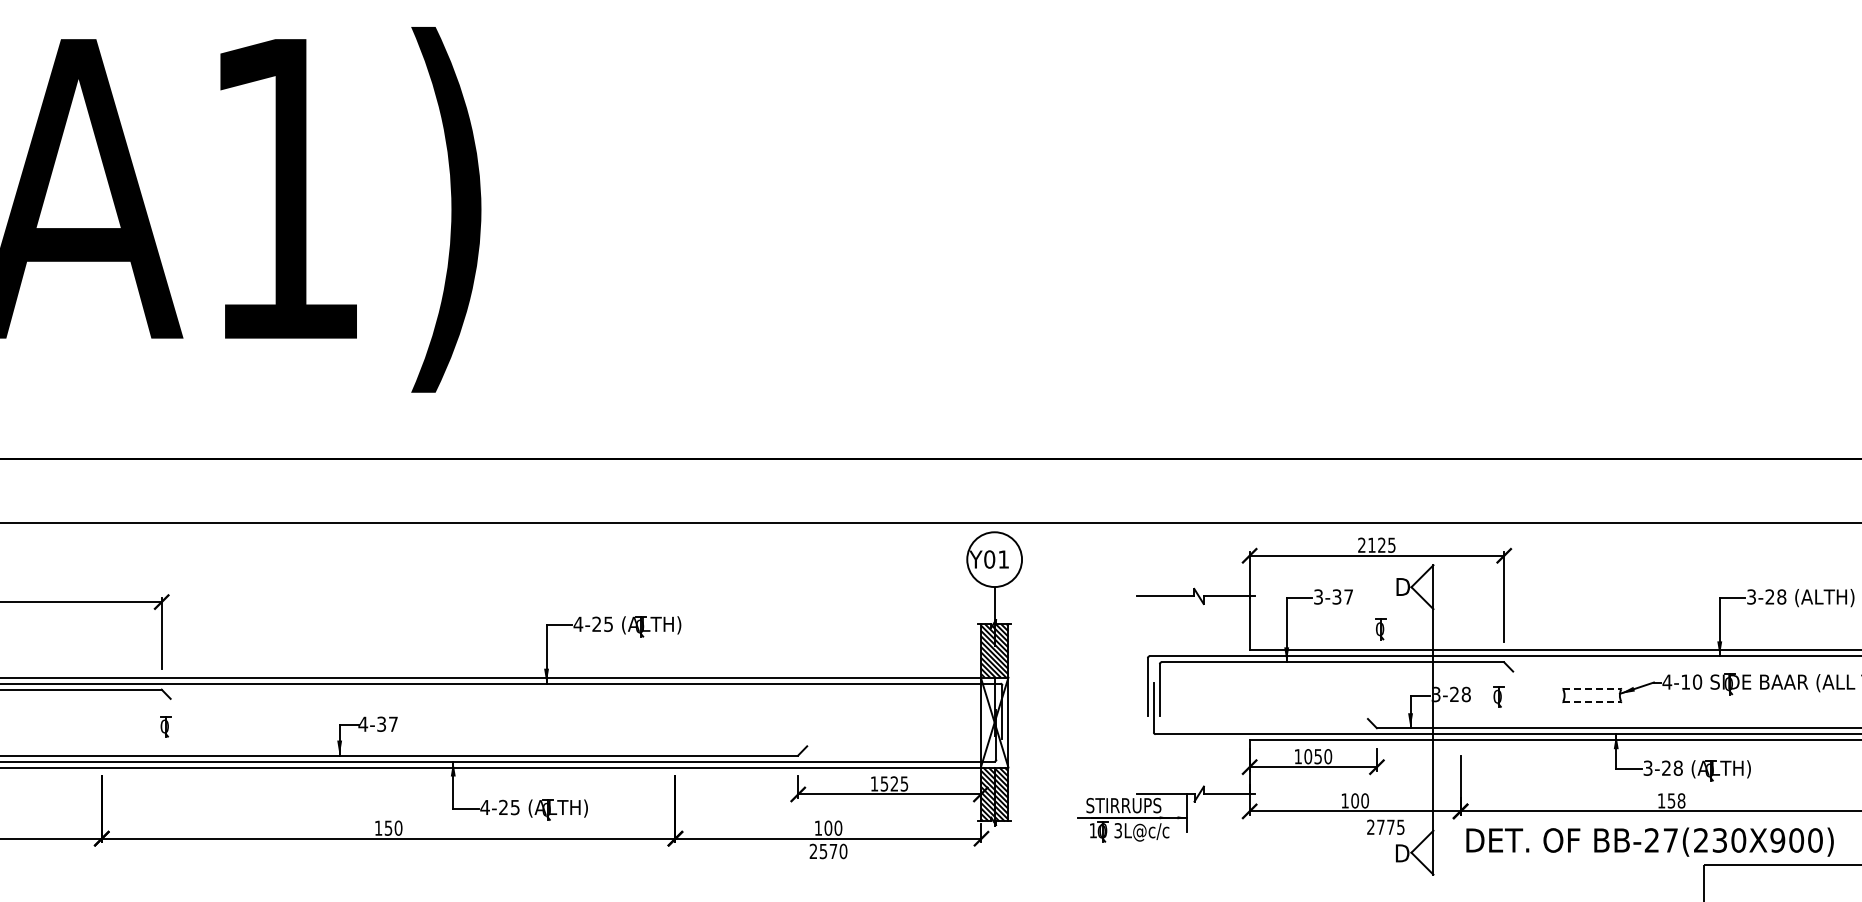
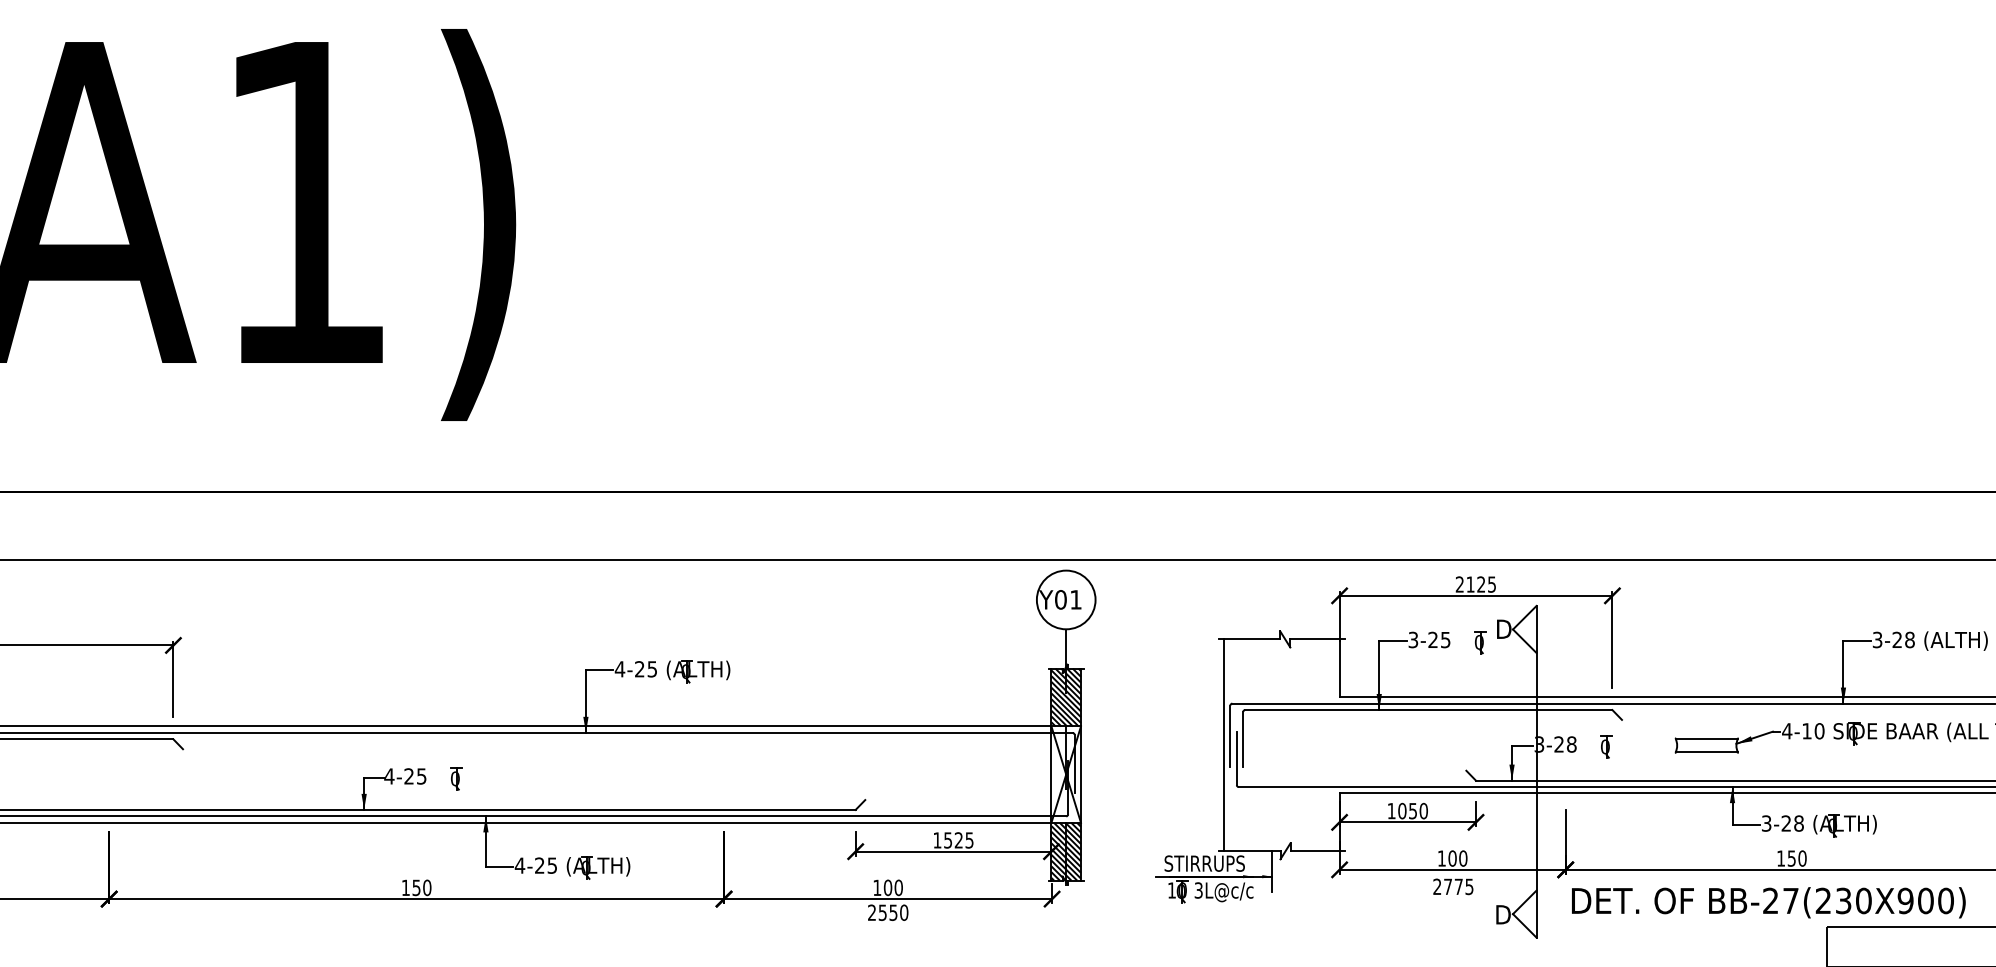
text: (1342, 596) -> (1439, 639), 3-37 -> 3-25
part: (1380, 629) -> (1479, 642), moved
line: (1592, 689) -> (1707, 739), dashed -> solid
line: (1141, 695) -> (1223, 745), added
line: (1592, 701) -> (1707, 752), dashed -> solid
text: (387, 723) -> (415, 775), 4-37 -> 4-25
part: (165, 726) -> (456, 778), moved
text: (1681, 800) -> (1802, 858), 158 -> 150
text: (1385, 826) -> (1453, 885), moved
text: (833, 851) -> (893, 912), 2570 -> 2550

